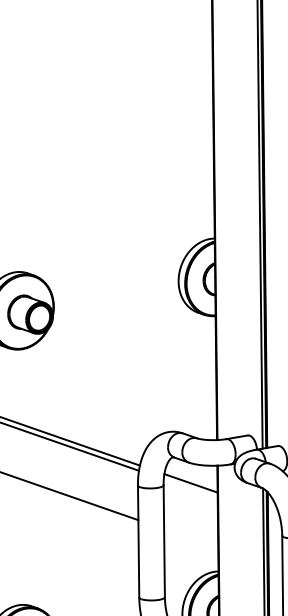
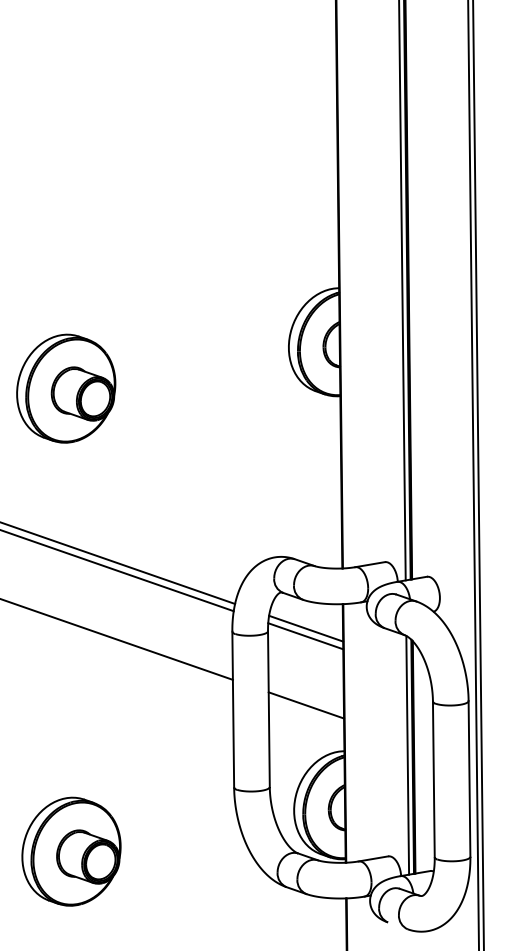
line: (190, 488) -> (305, 636), added
line: (191, 538) -> (306, 705), added

